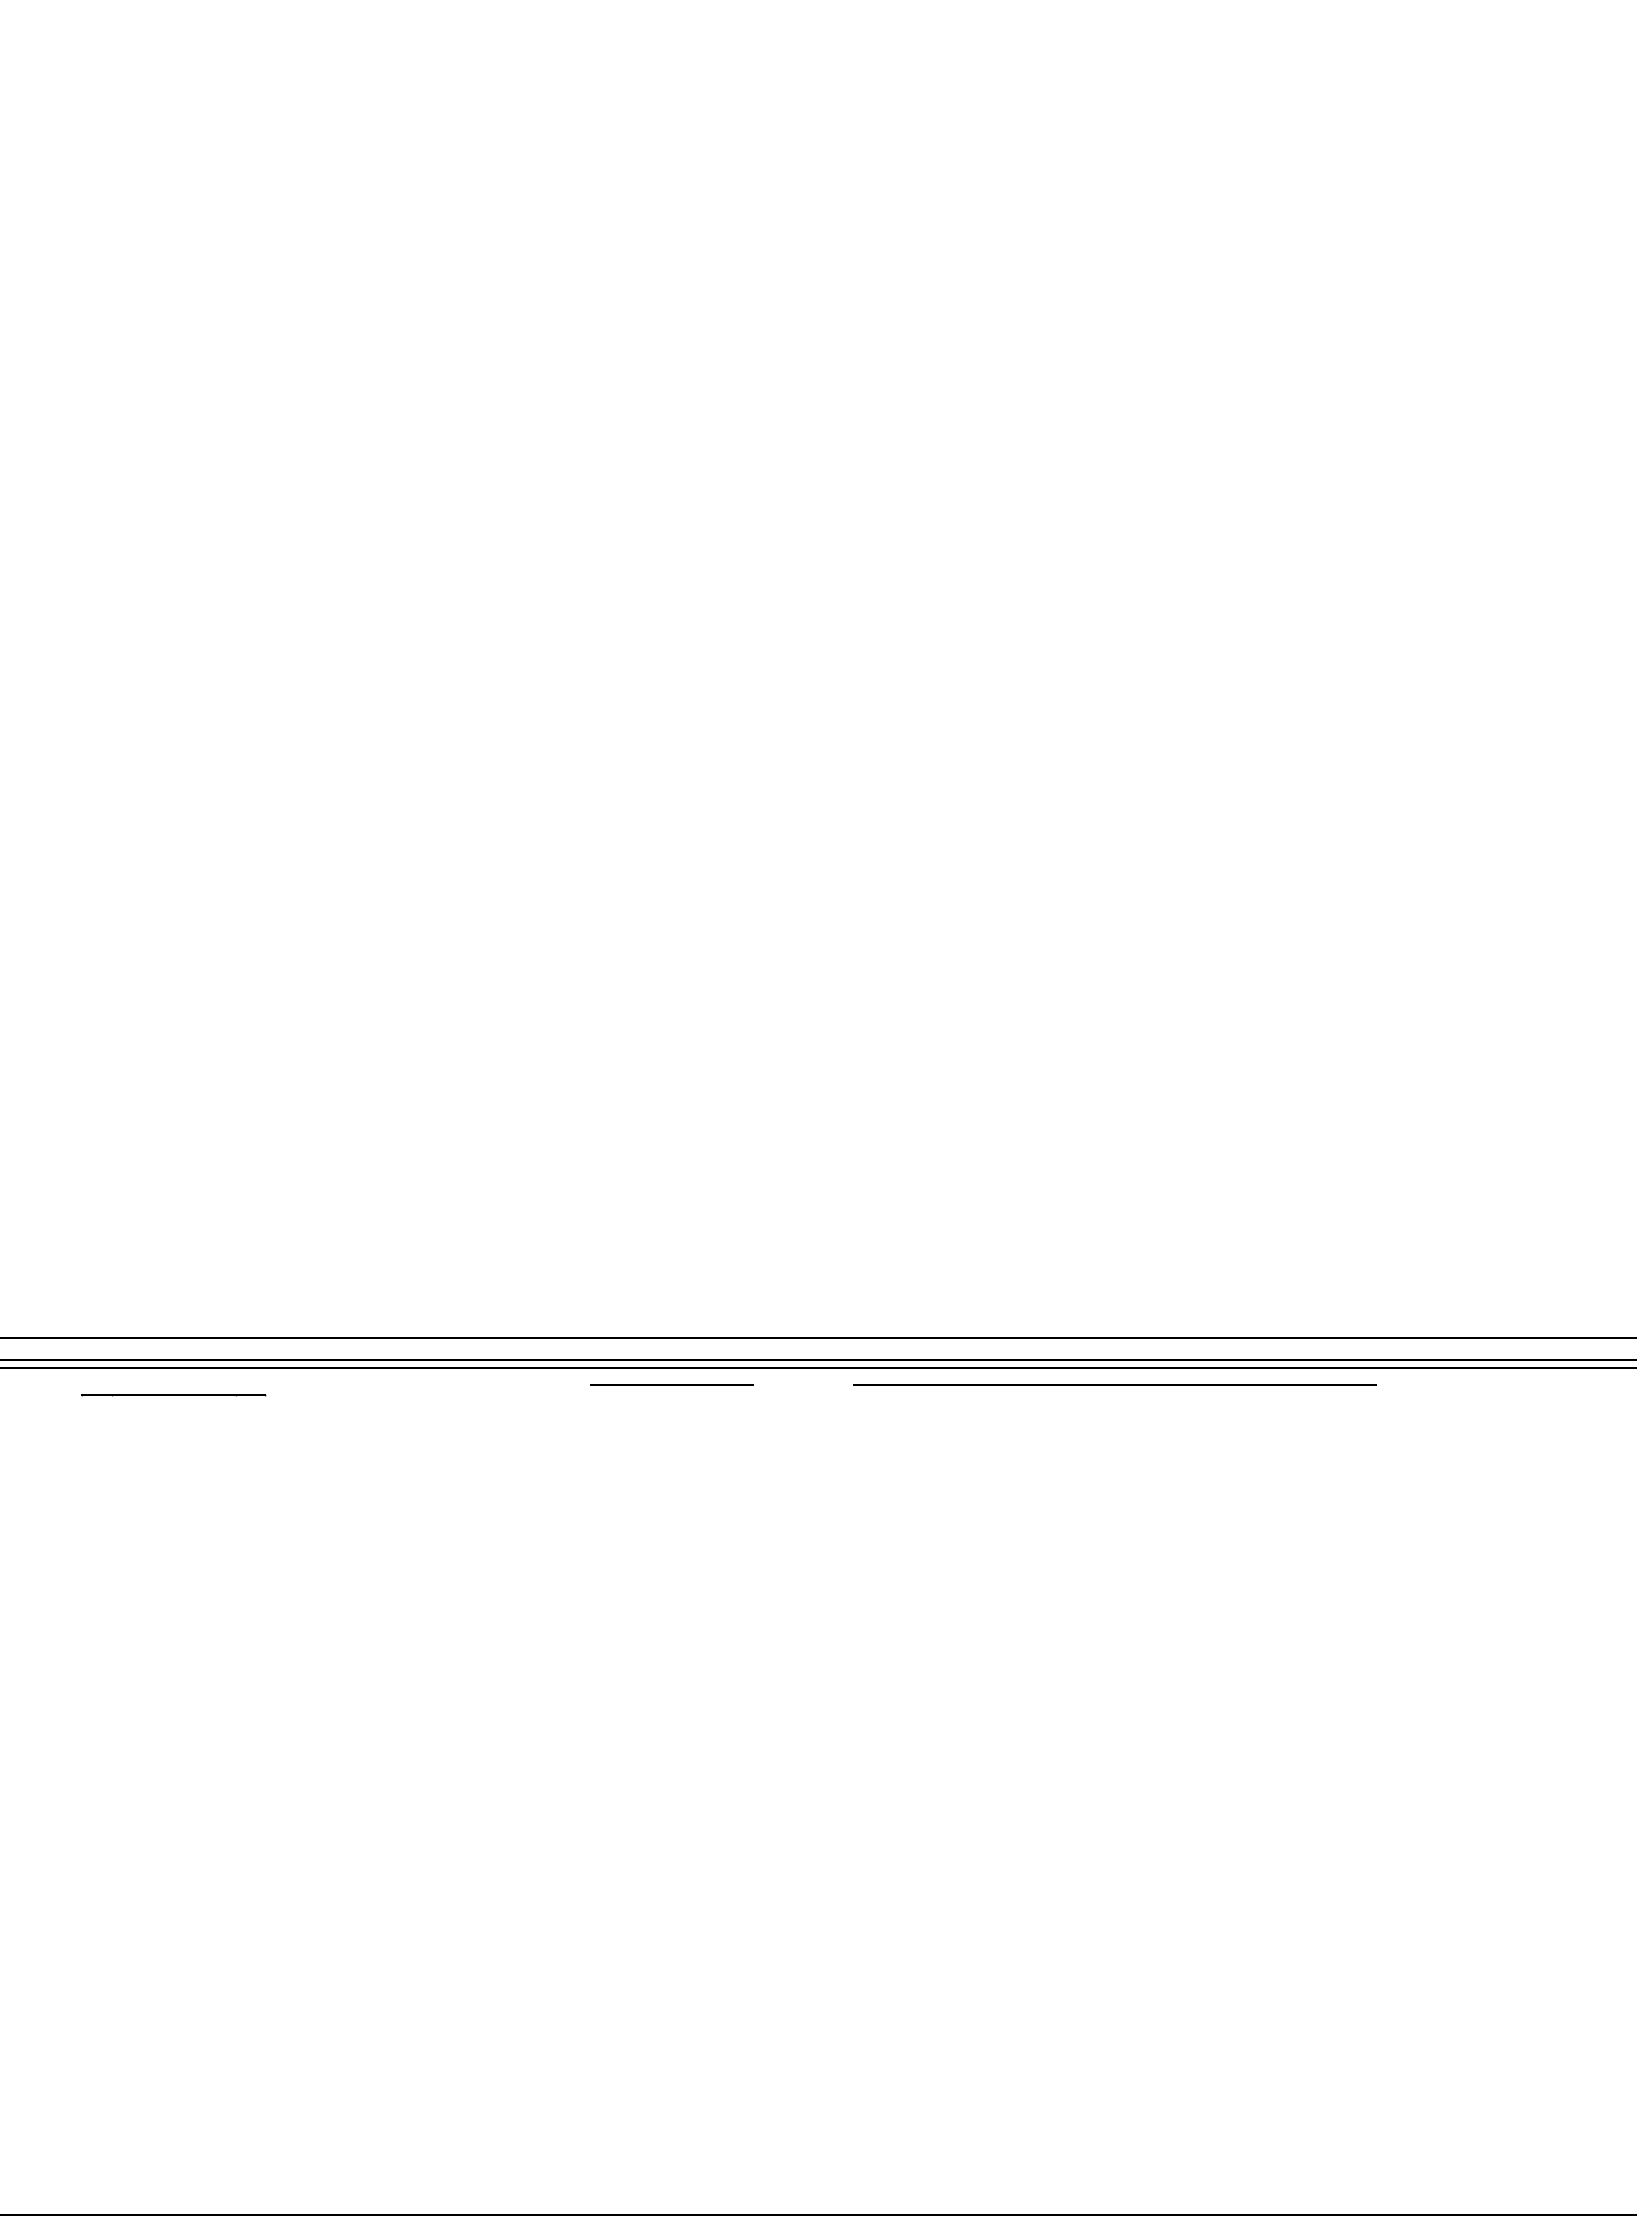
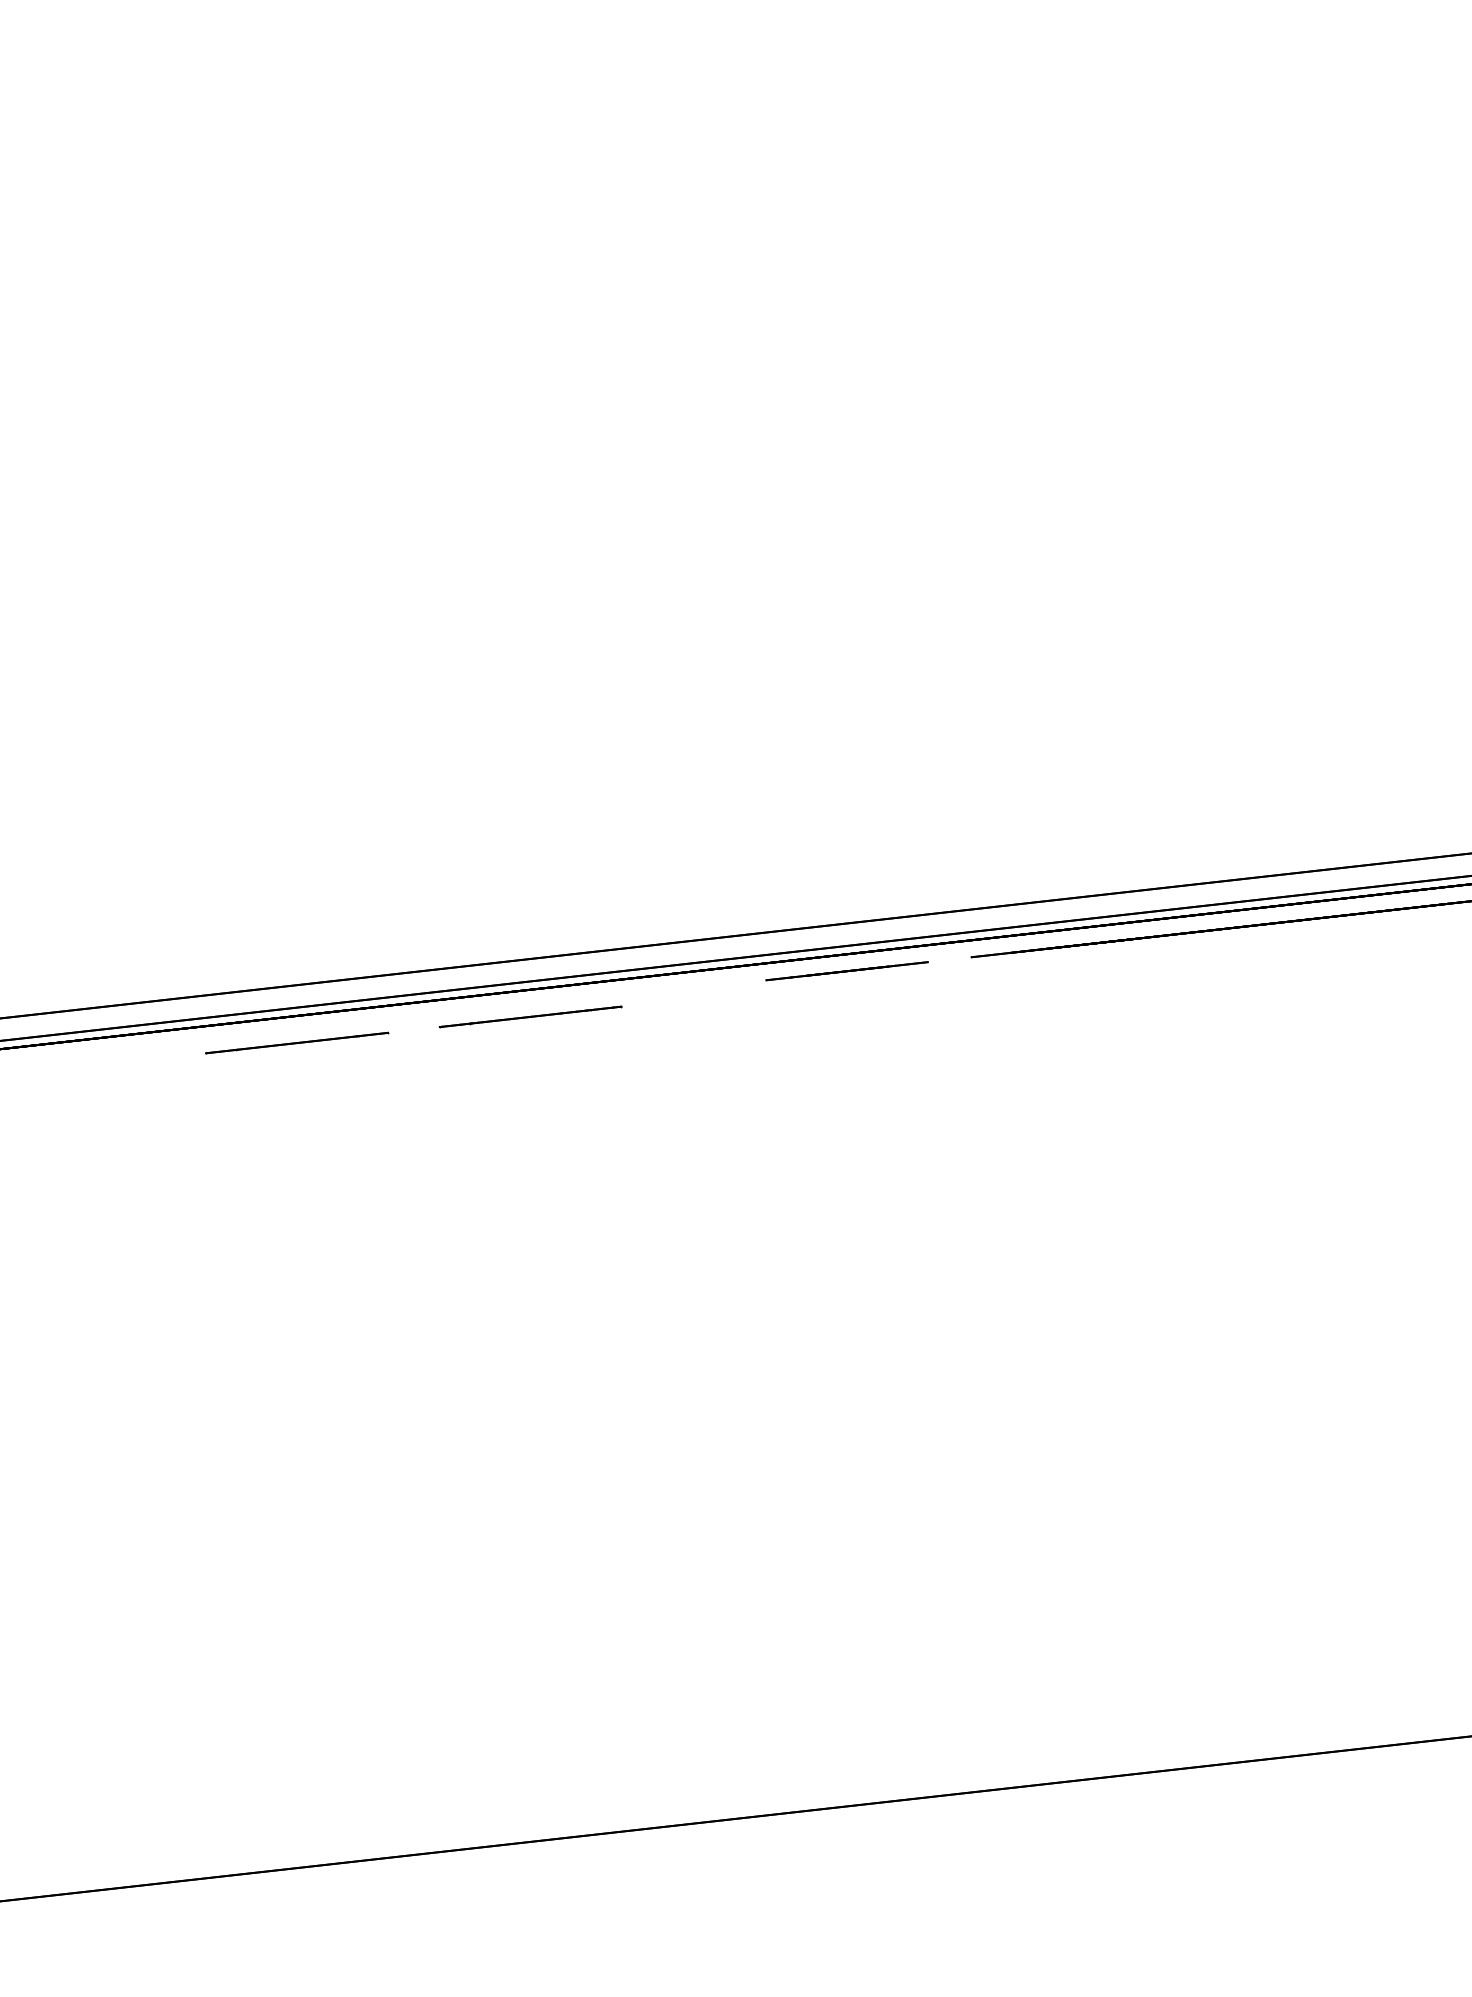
line: (671, 1384) -> (846, 970), moved
line: (408, 1395) -> (530, 1017), added

